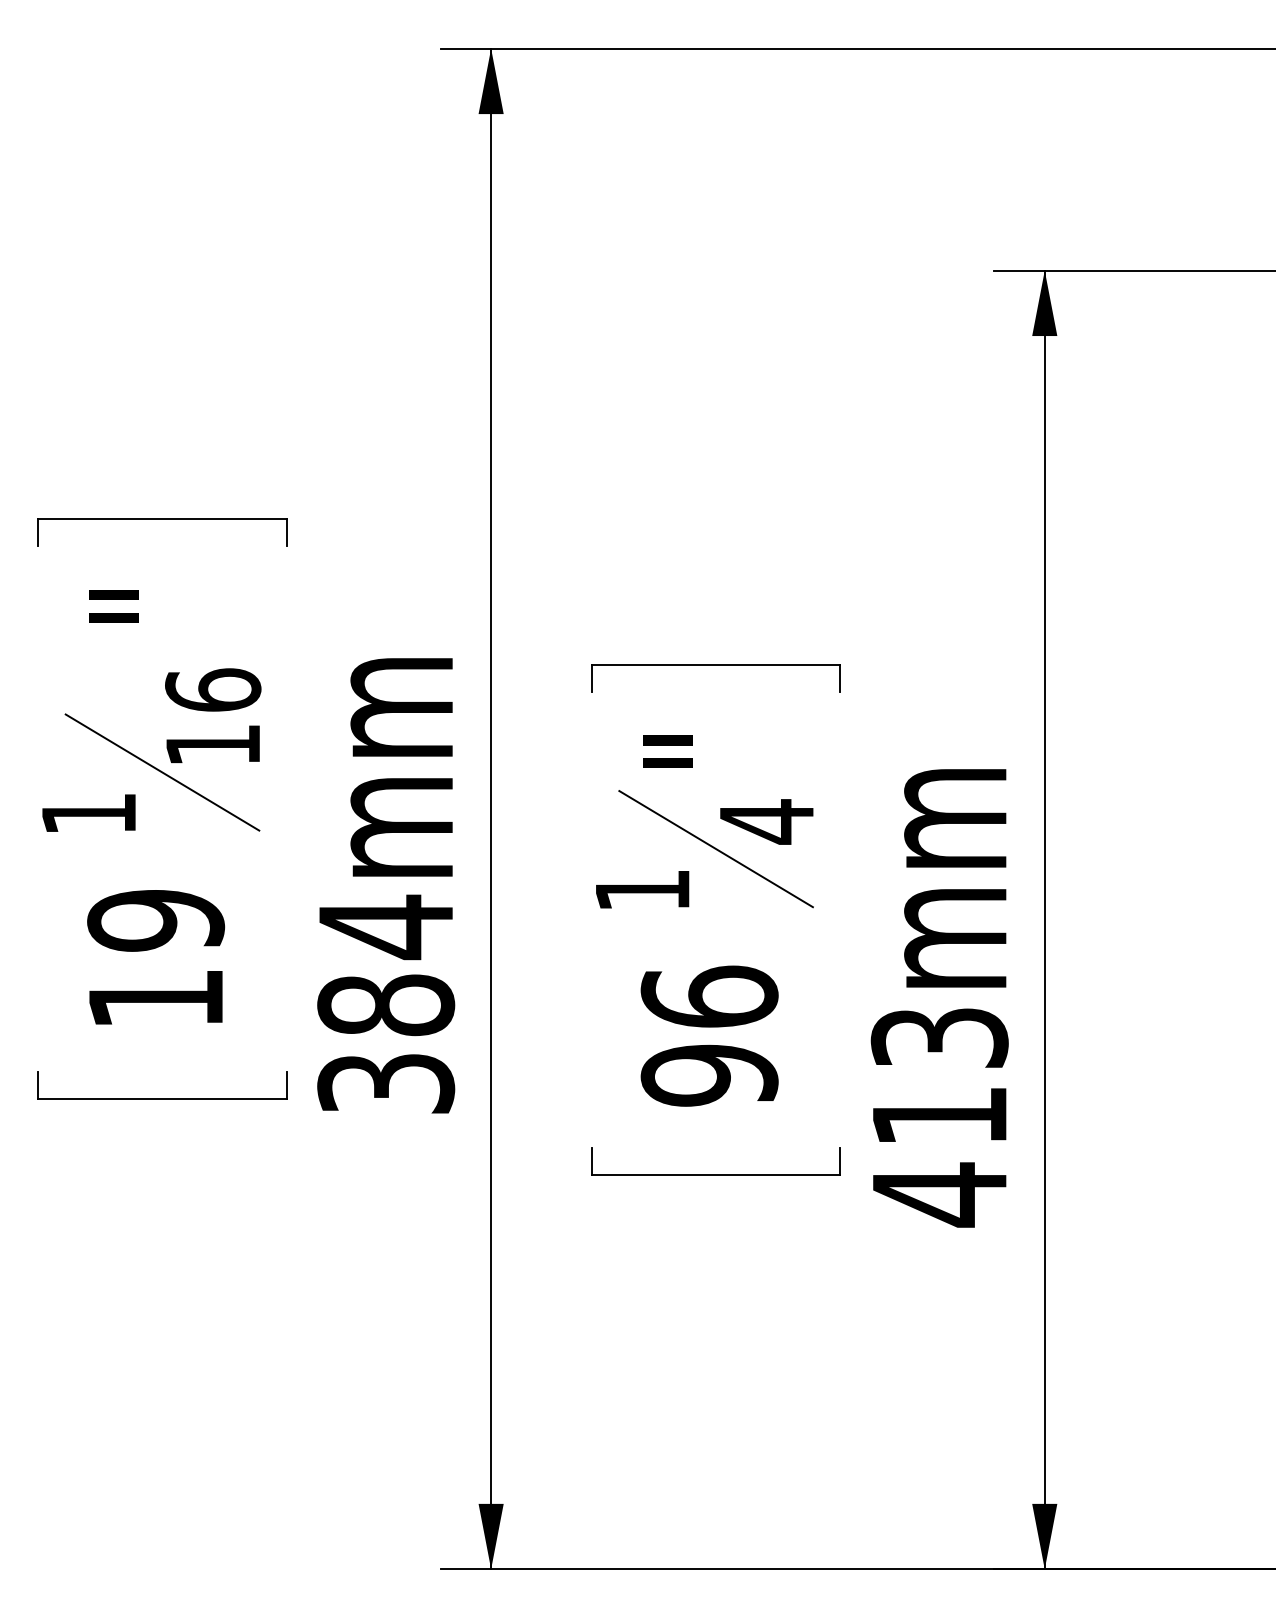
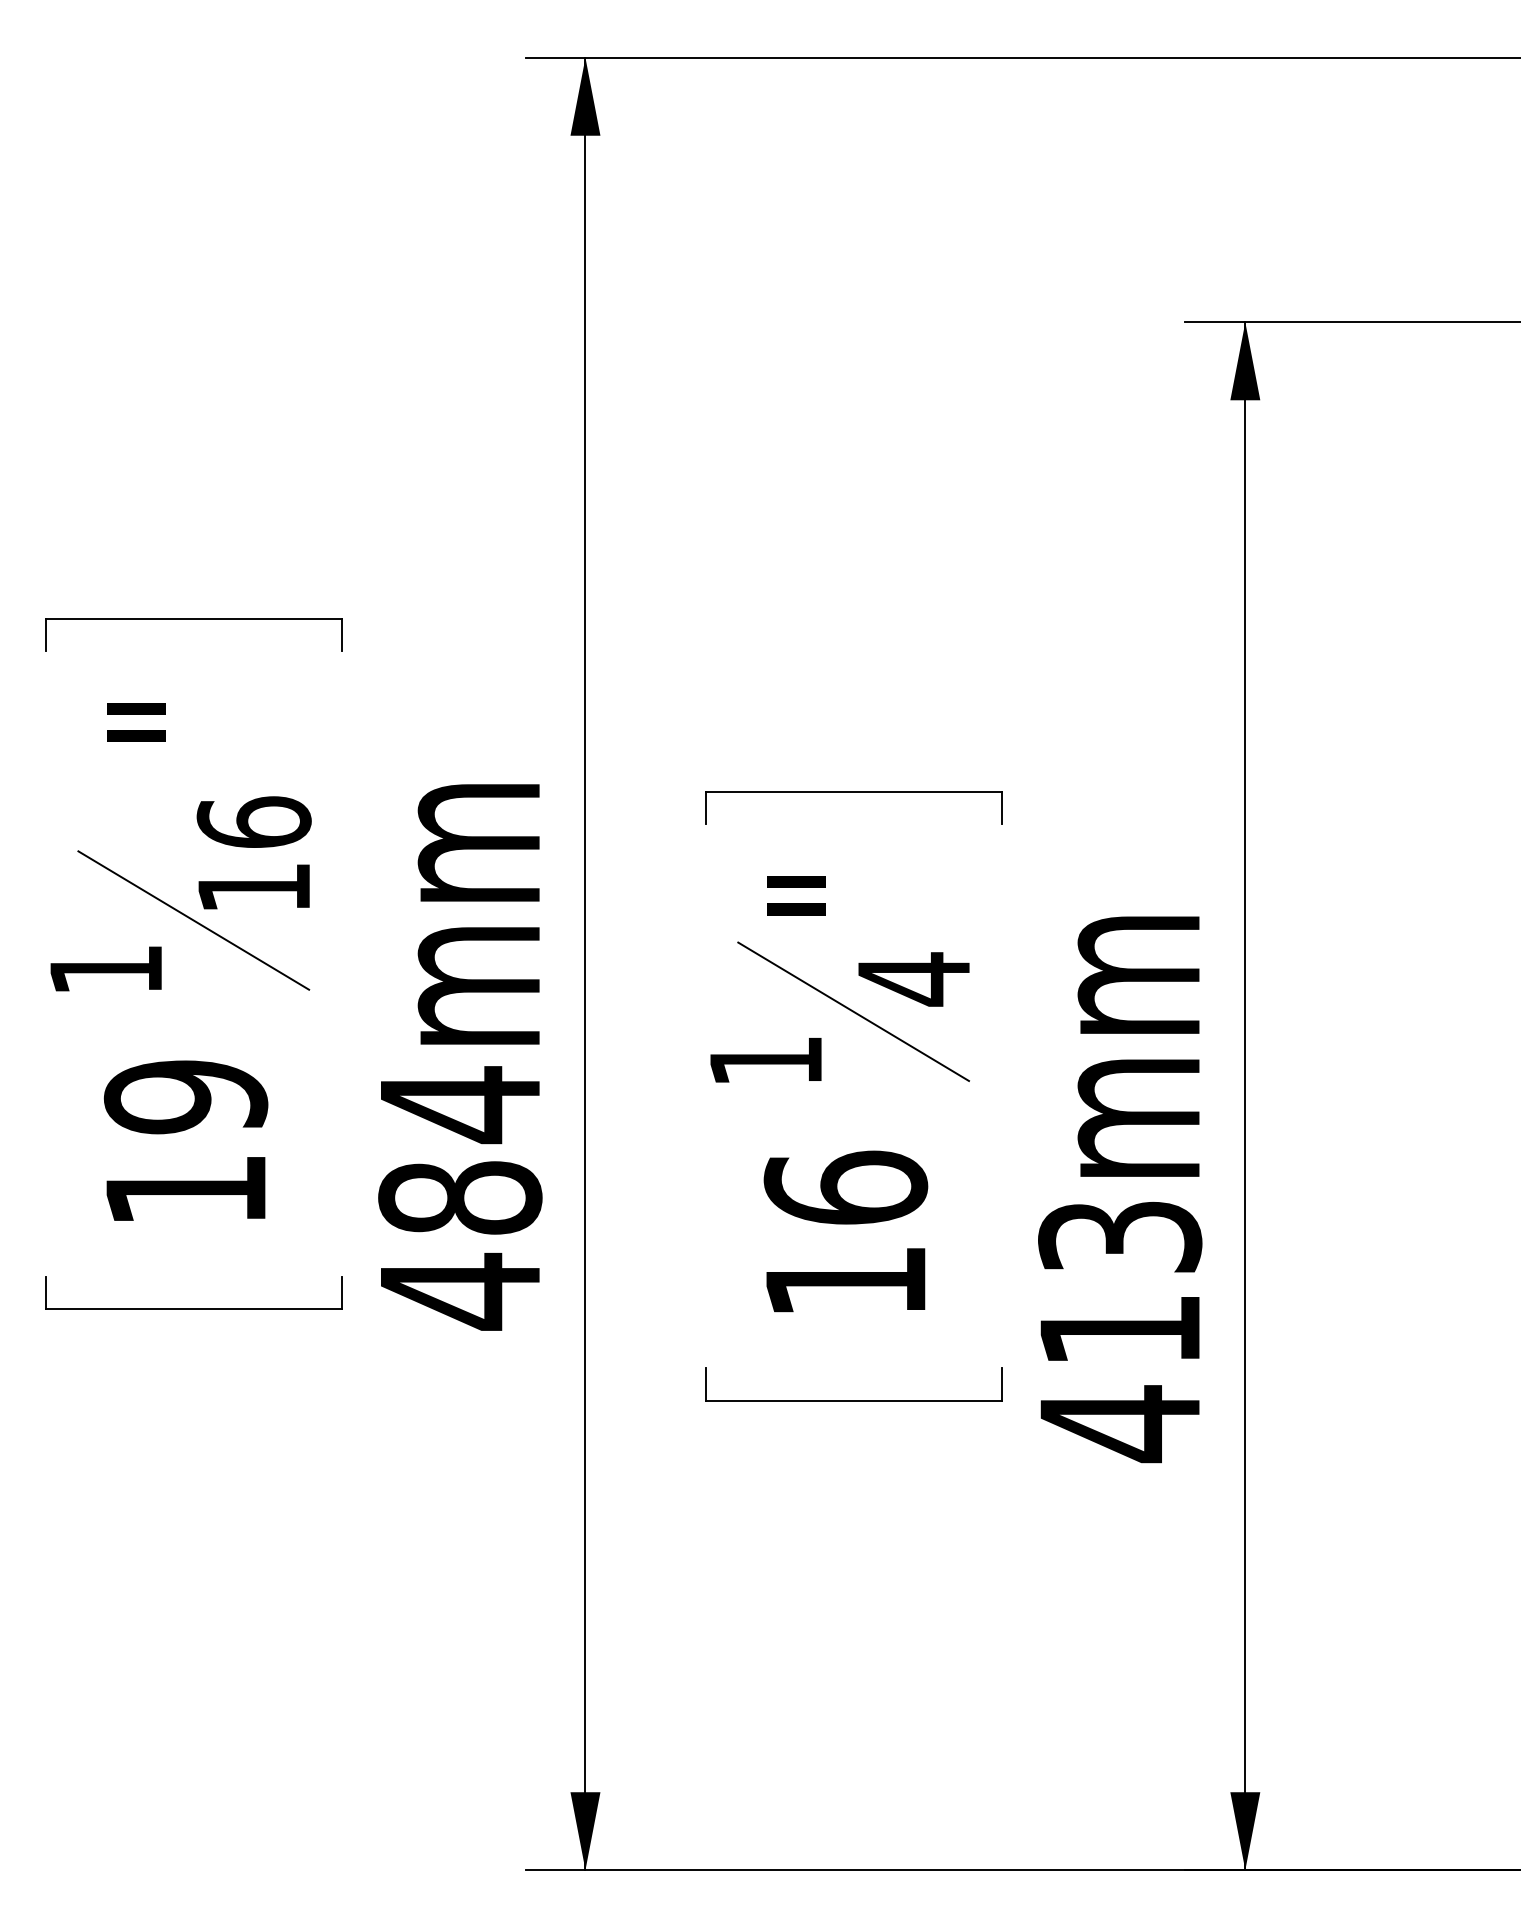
text: (709, 1075) -> (845, 1281), 96 -> 16
text: (386, 1083) -> (460, 1291), 384mm -> 484mm

